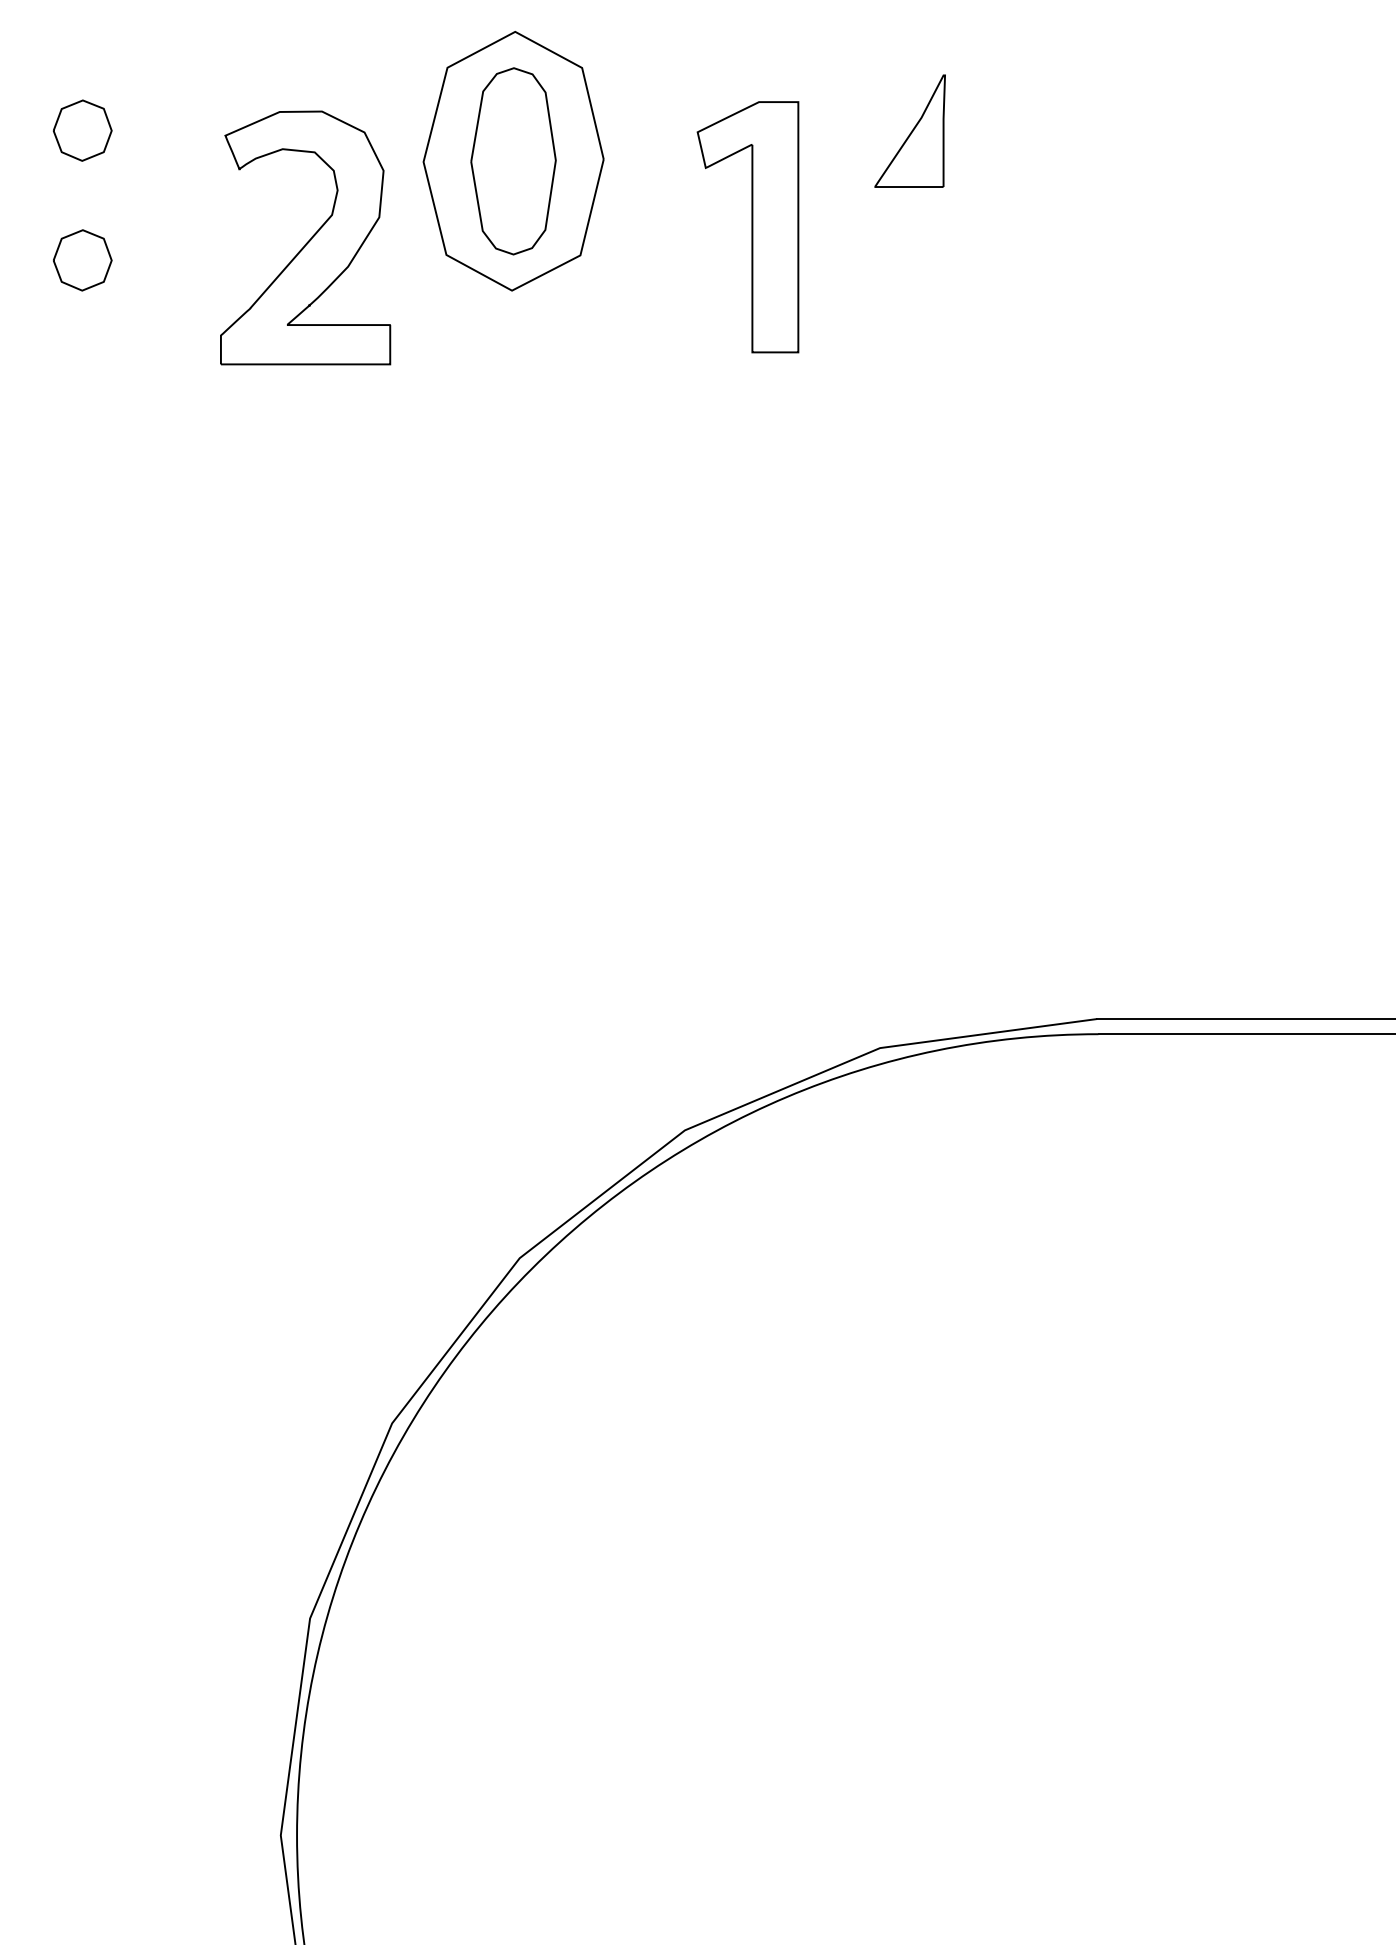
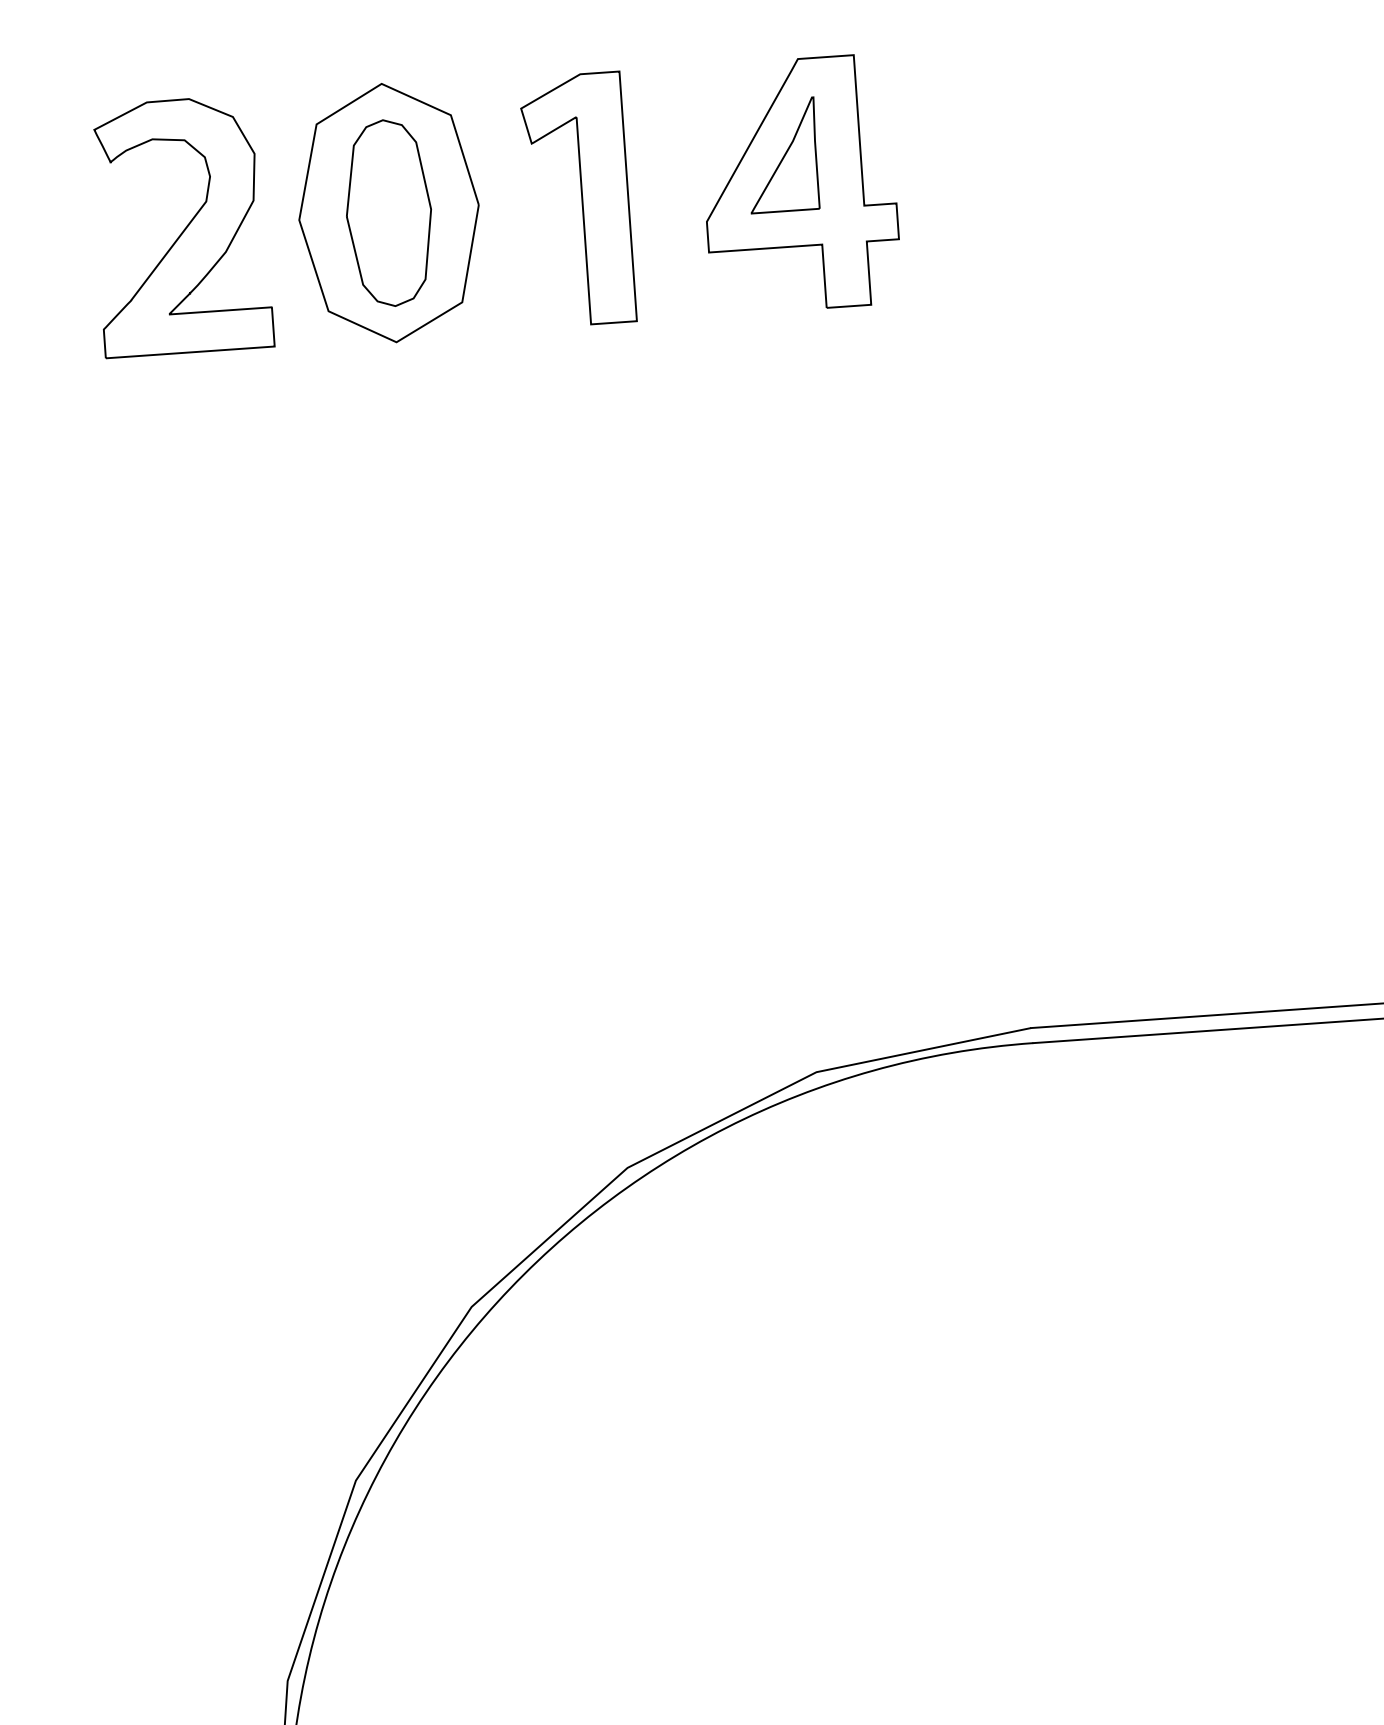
part: (925, 161) -> (799, 184), added
part: (747, 227) -> (577, 200), moved
part: (305, 237) -> (181, 225), moved

